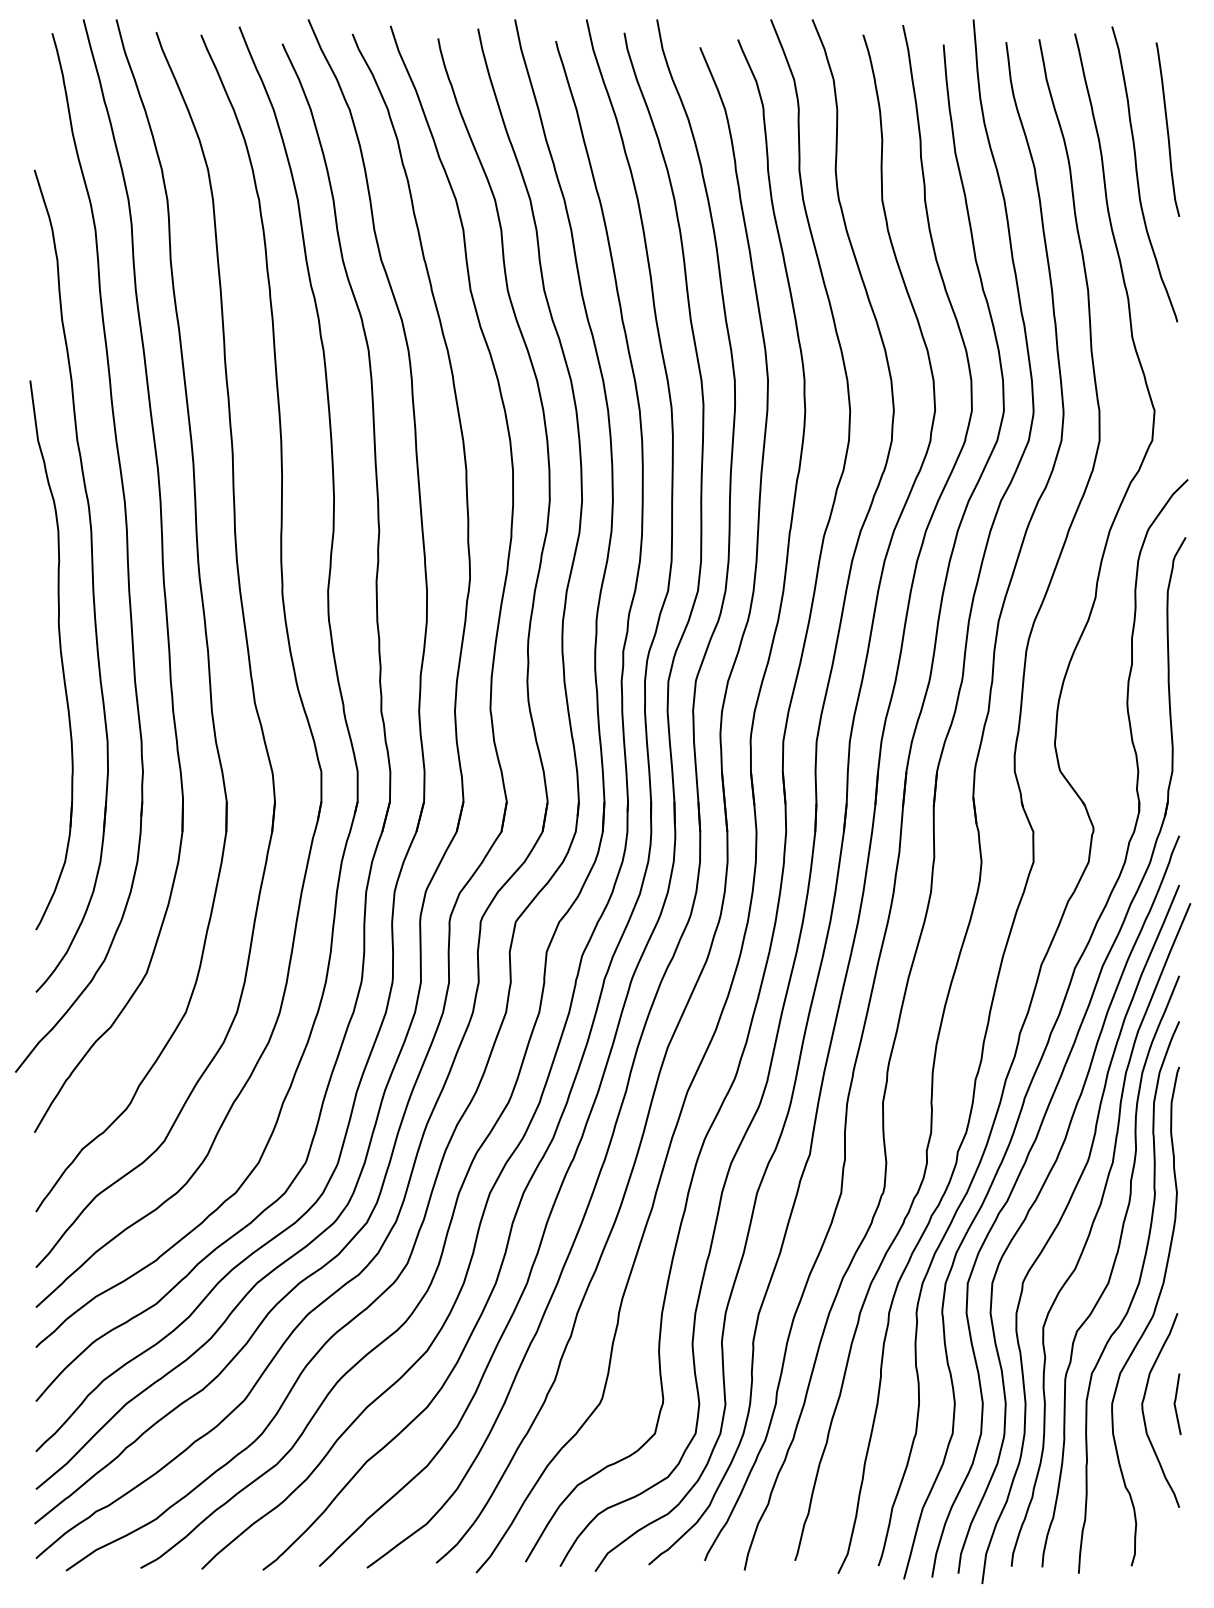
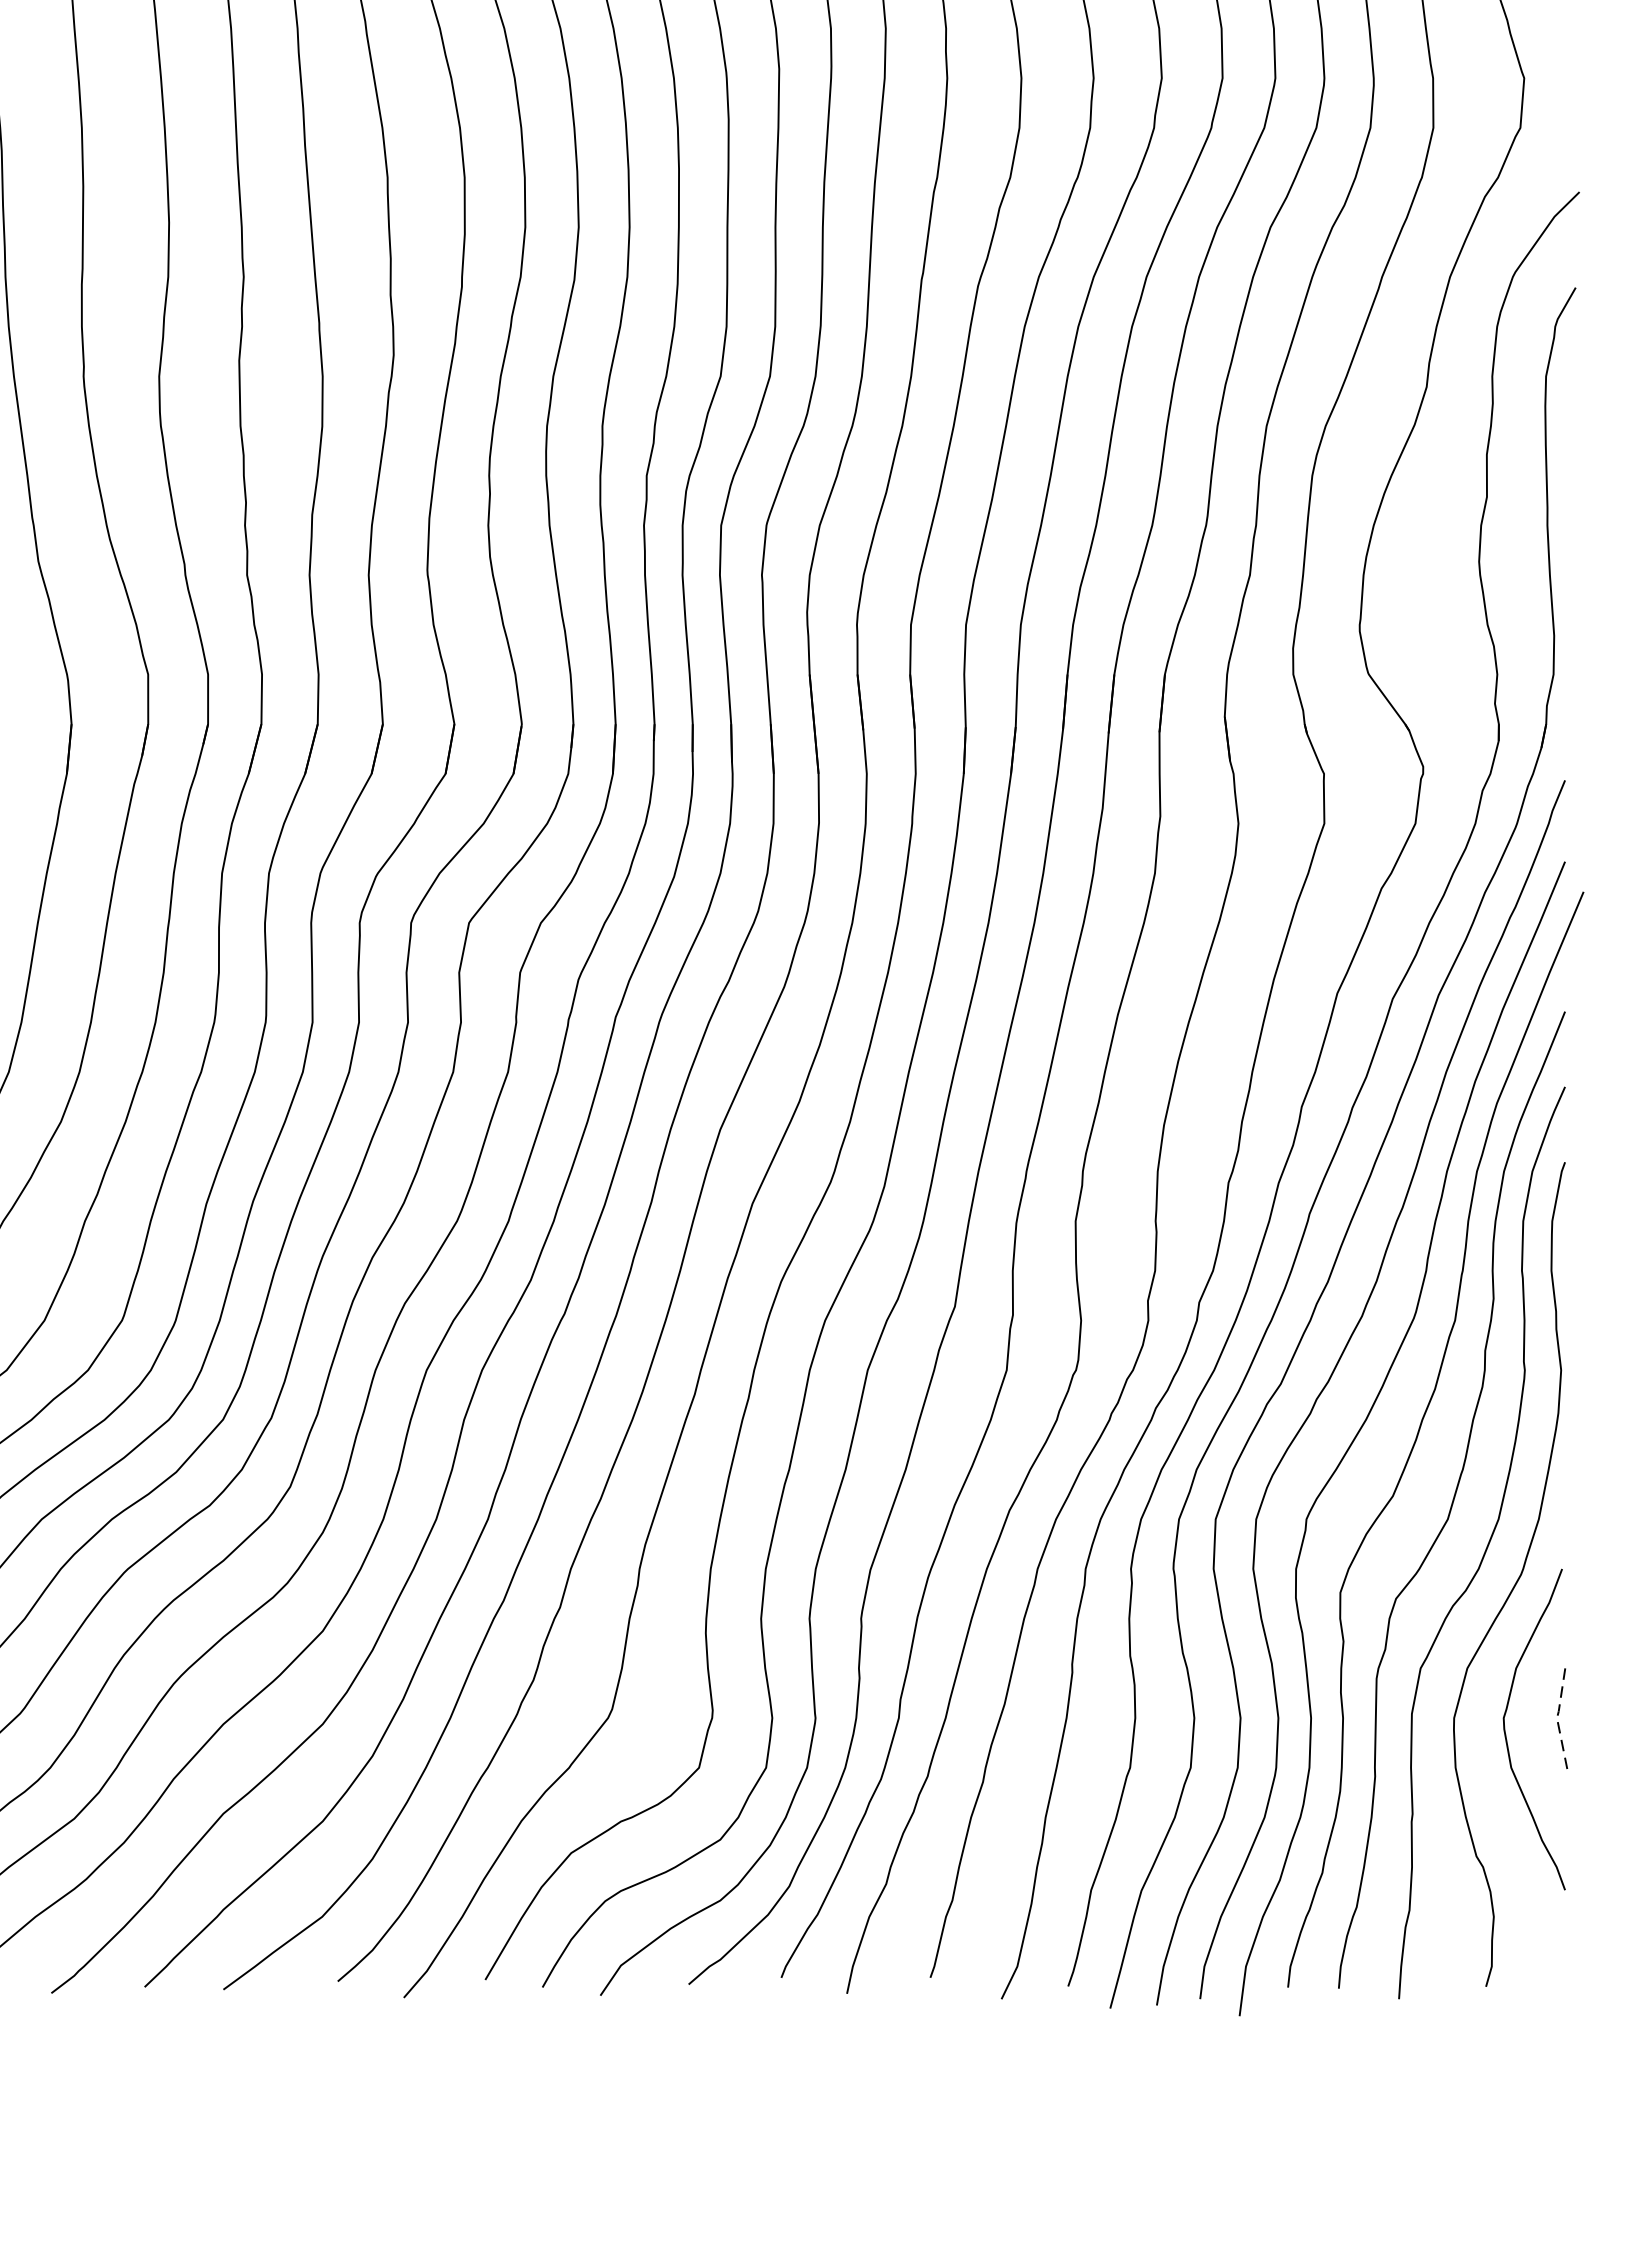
line: (1174, 1403) -> (1557, 1717), solid -> dashed

